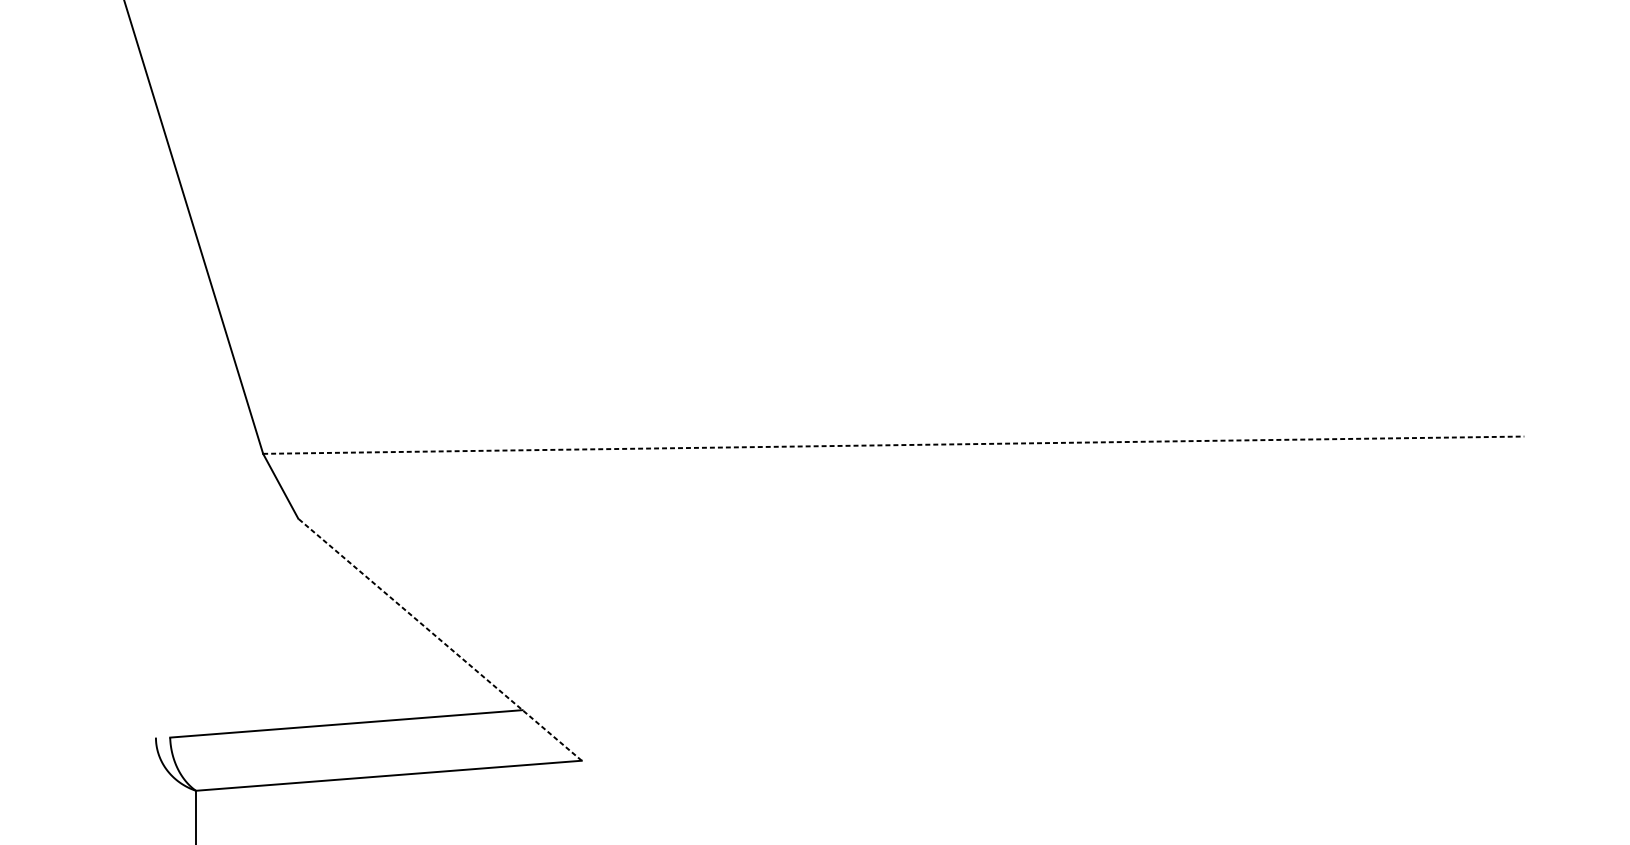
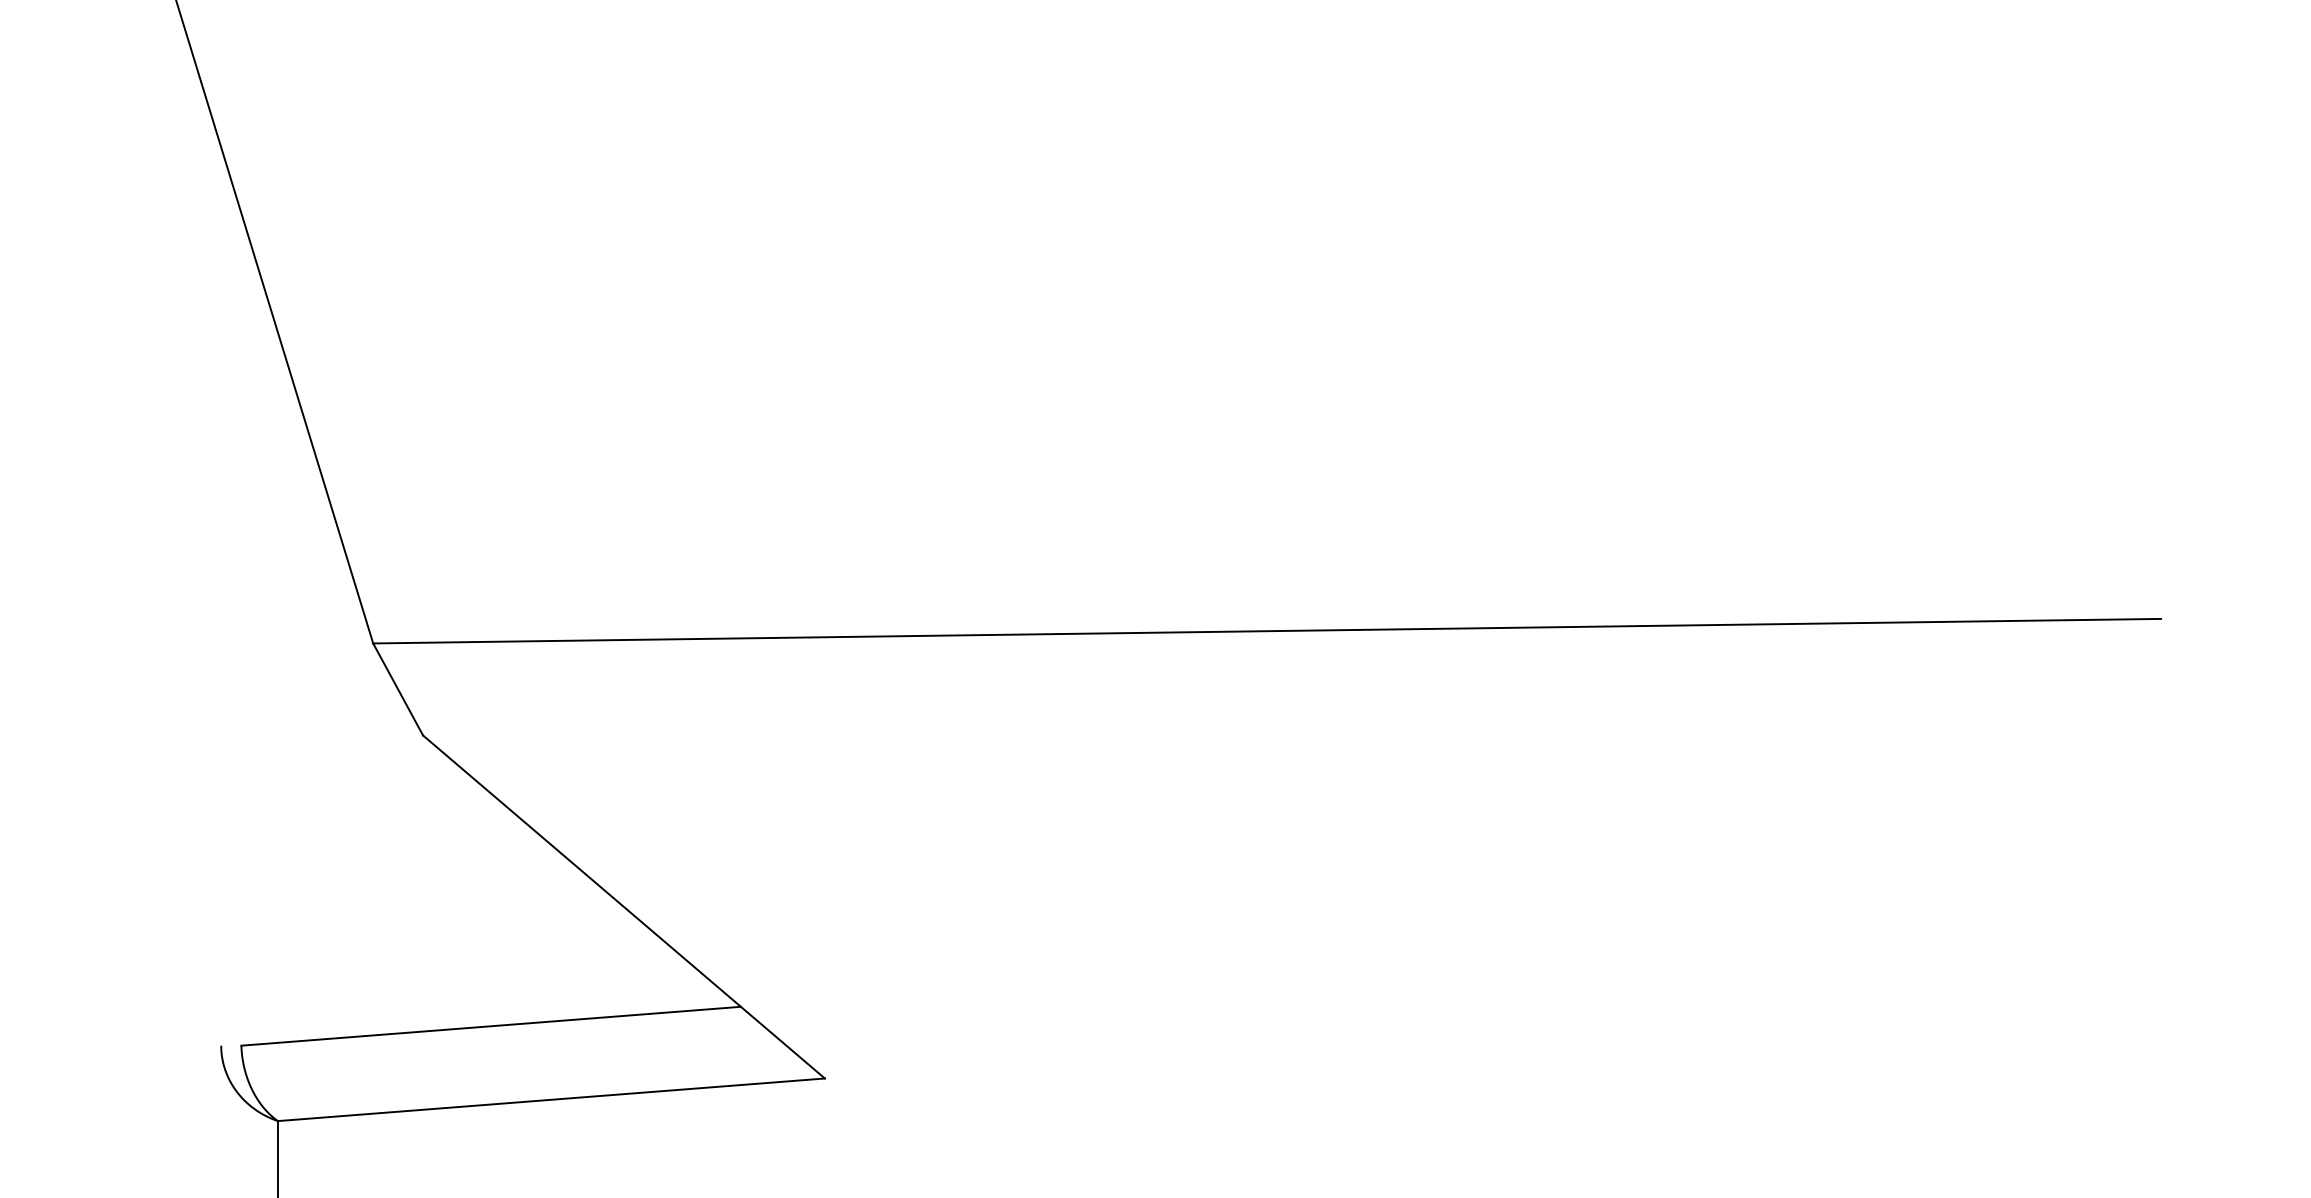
line: (894, 445) -> (1267, 631), dashed -> solid
line: (439, 639) -> (623, 906), dashed -> solid

